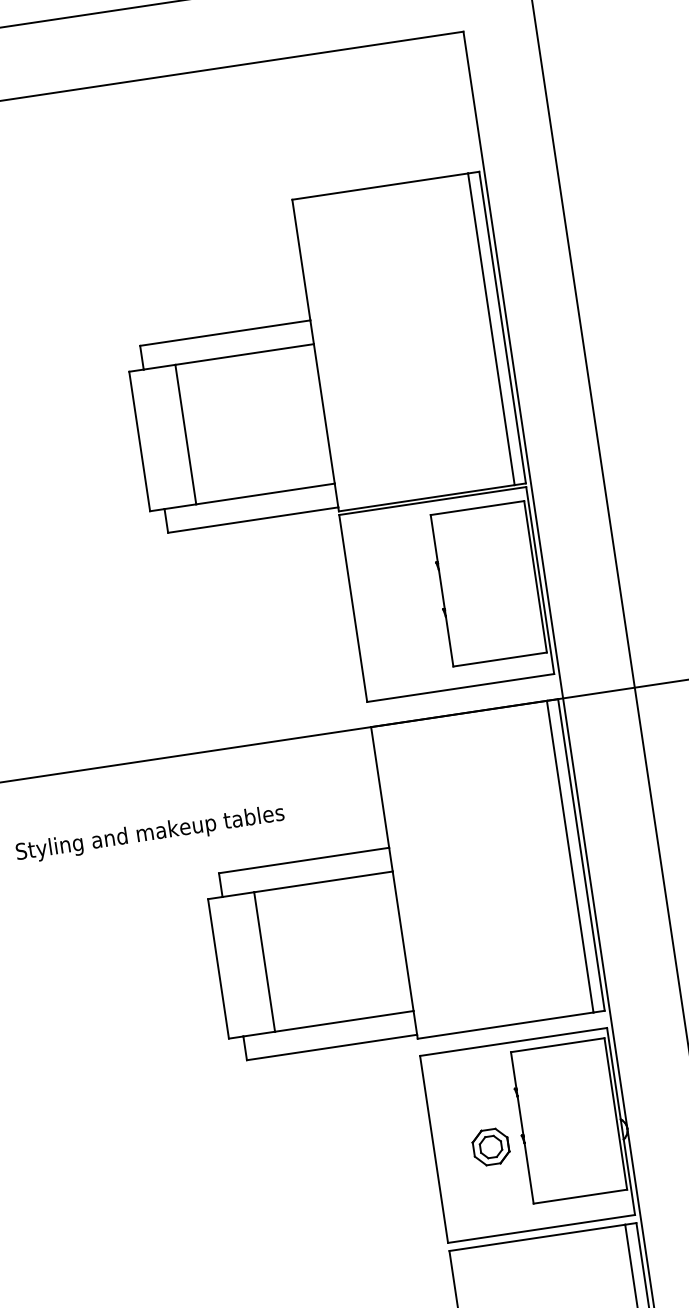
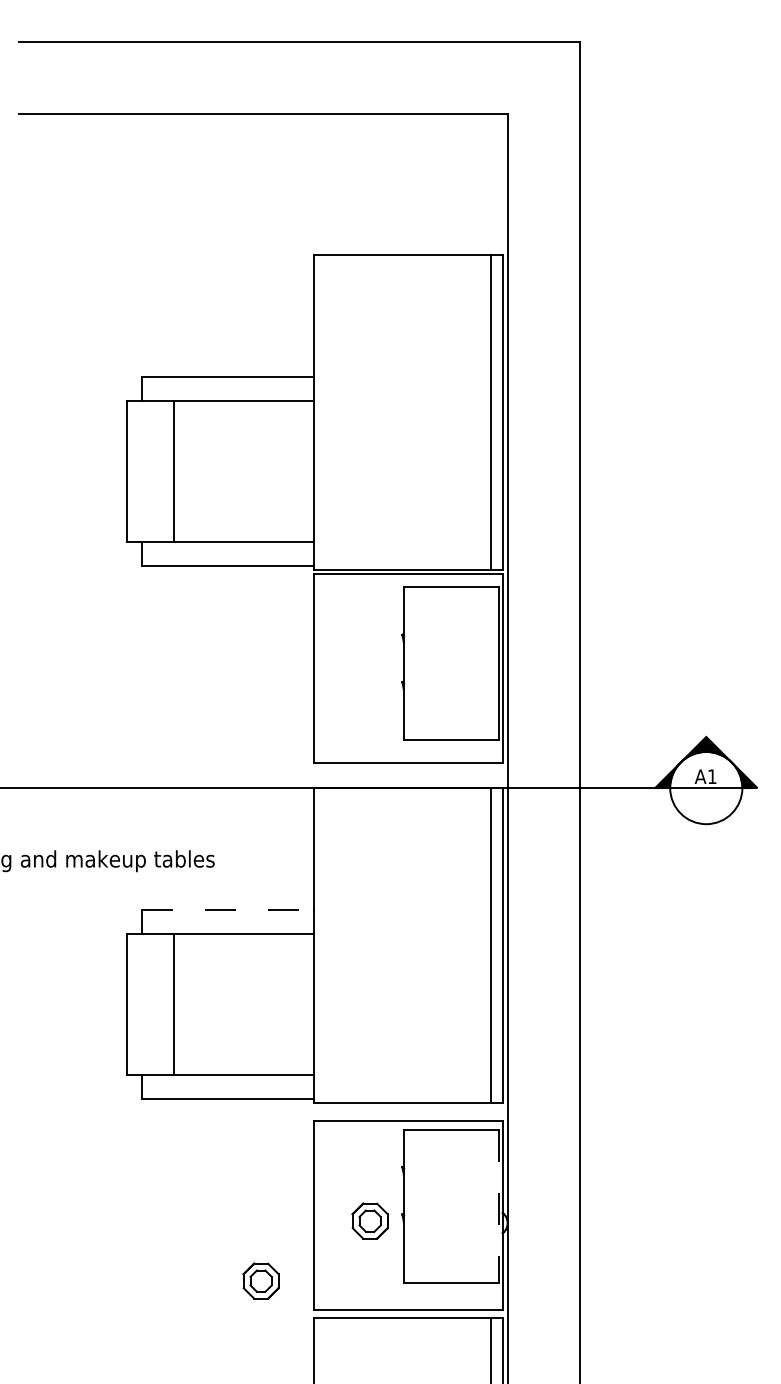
line: (304, 860) -> (228, 910), solid -> dashed
line: (615, 1113) -> (498, 1206), solid -> dashed
part: (391, 1221) -> (260, 1280), added

